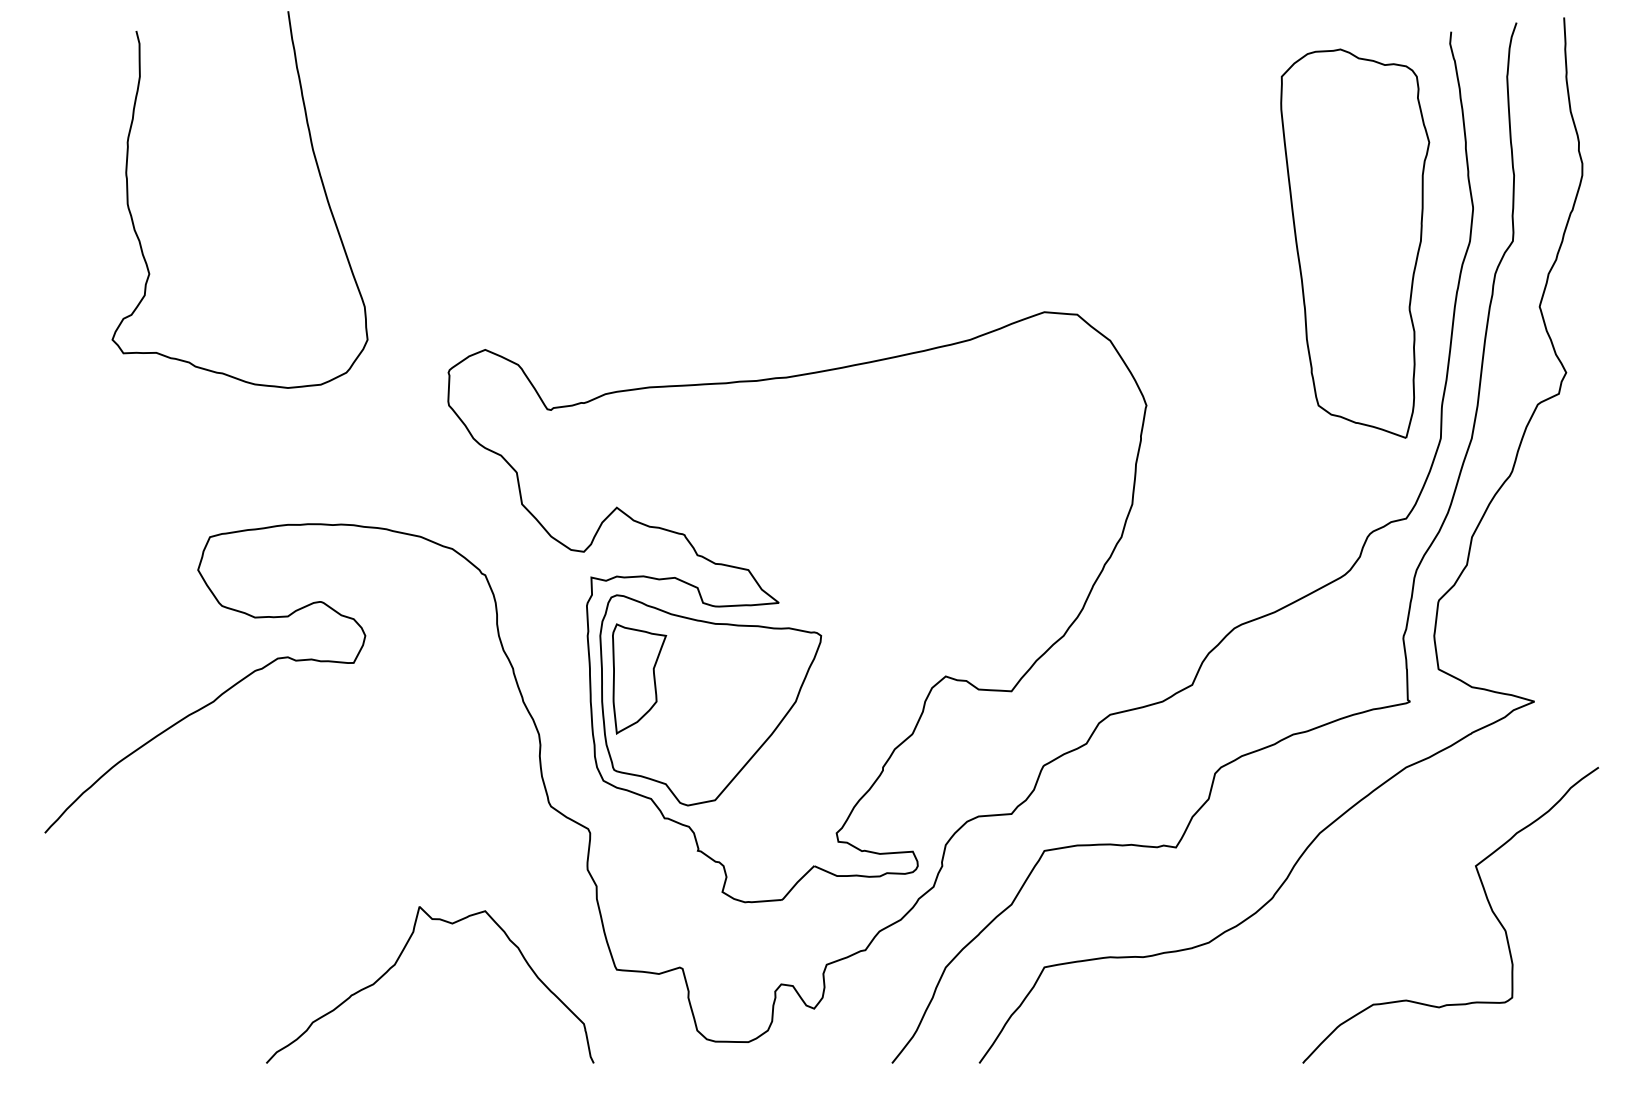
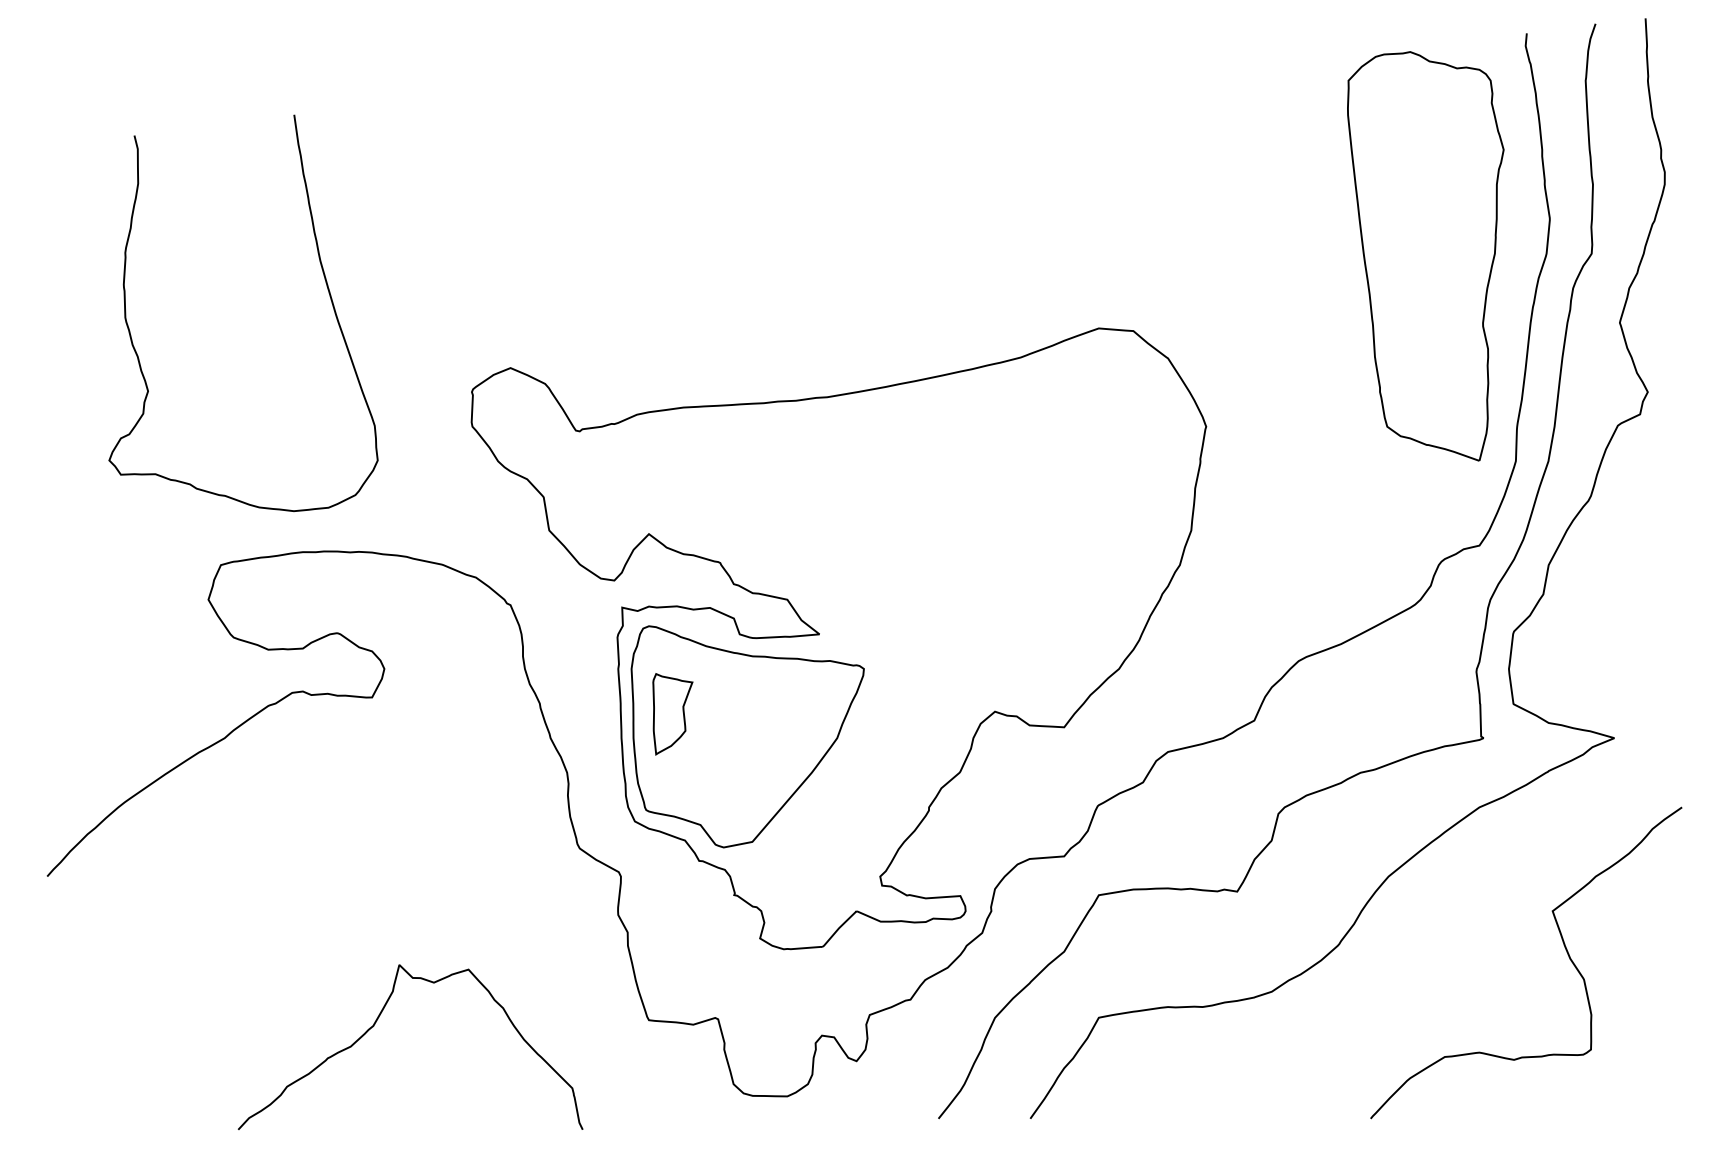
curve: (317, 171) -> (325, 283), moved
part: (639, 678) -> (672, 713), size x0.7
curve: (395, 965) -> (374, 1026), moved

